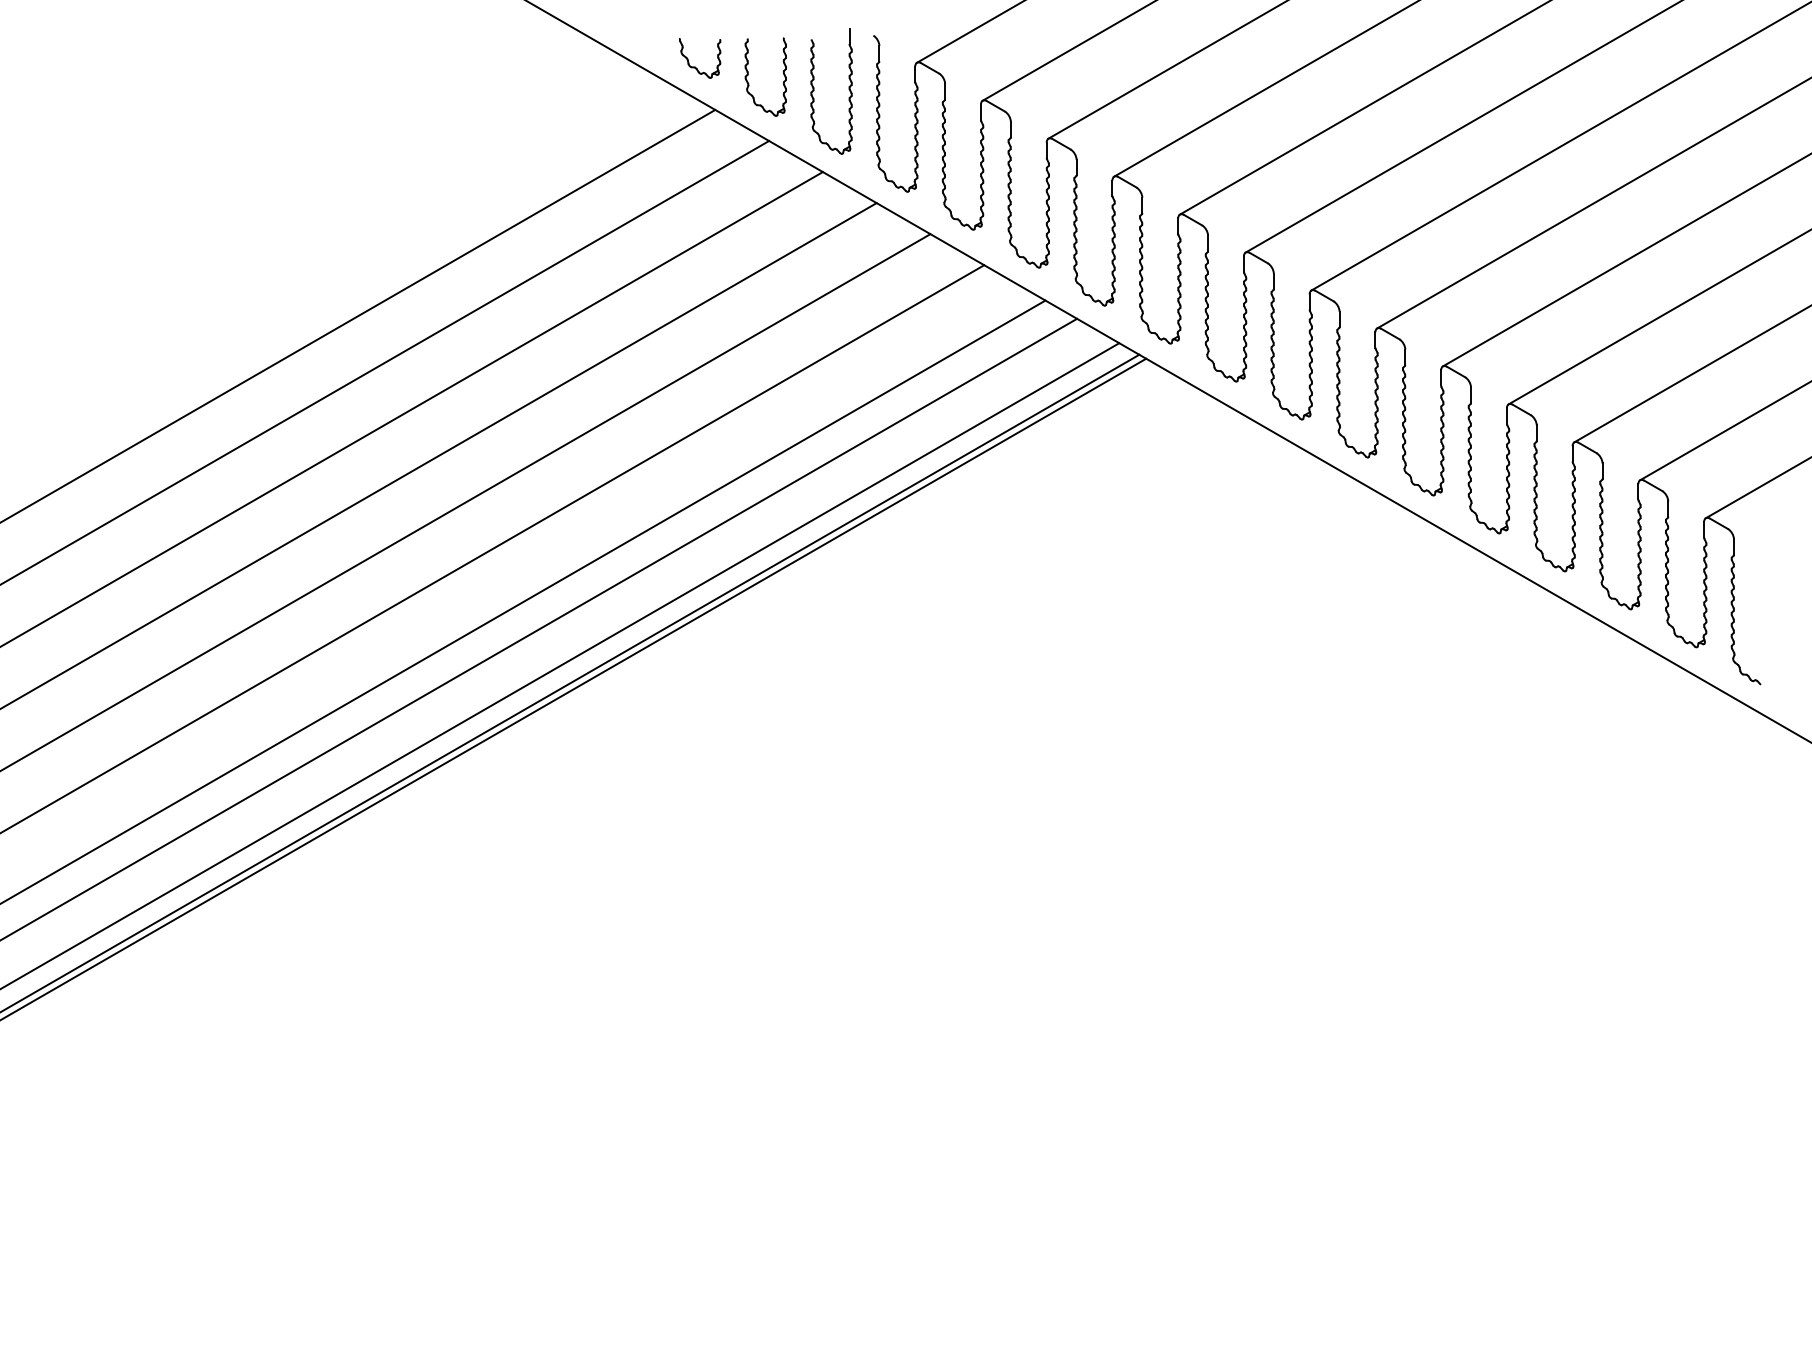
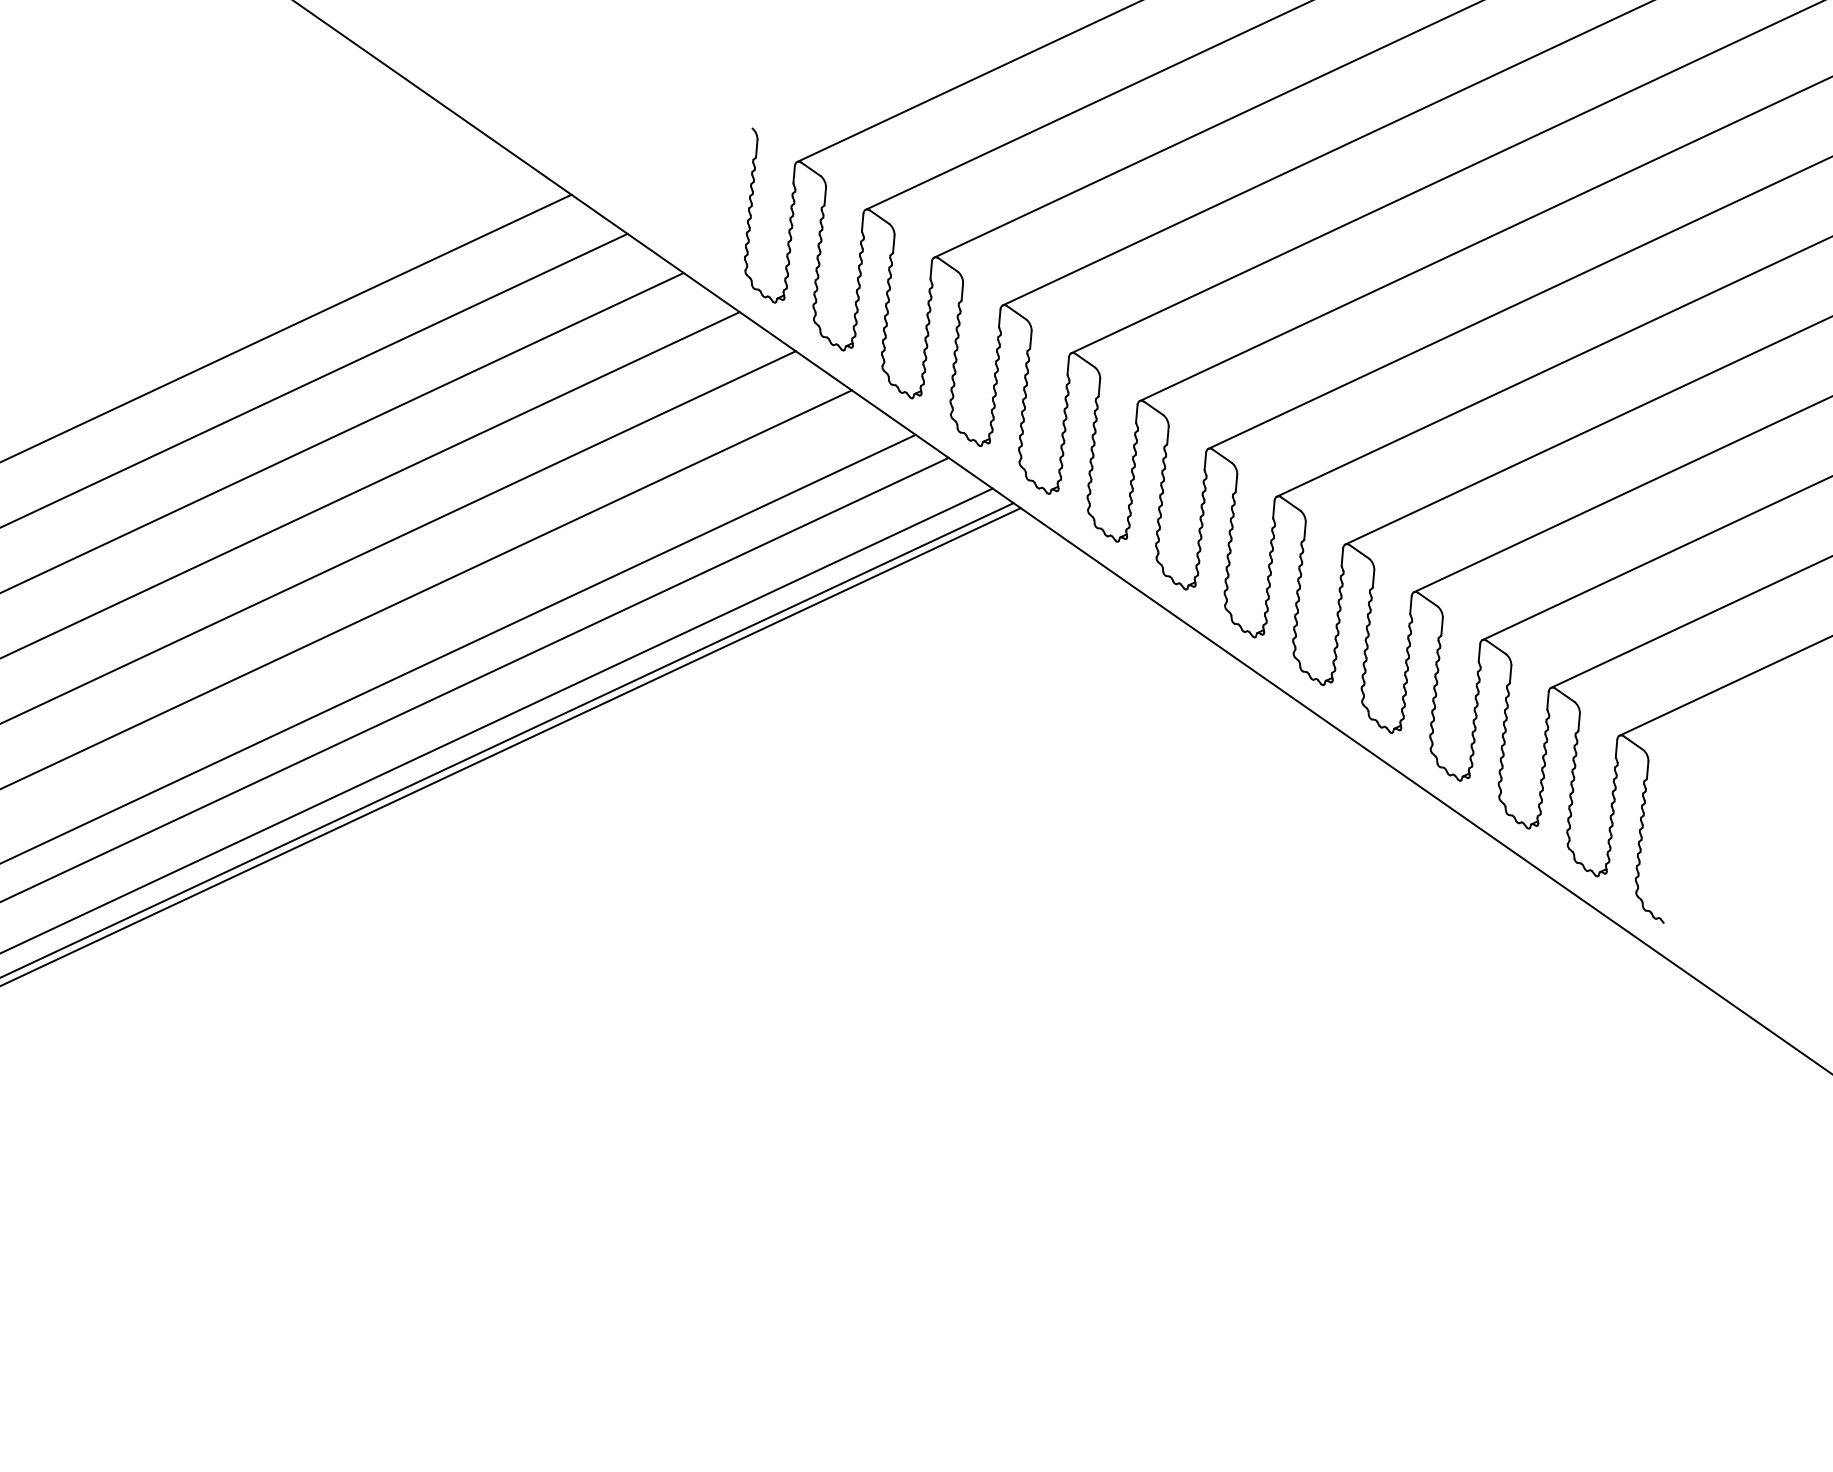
part: (695, 66) -> (553, 145), removed
part: (748, 75) -> (611, 160), removed
part: (814, 90) -> (682, 182), removed

